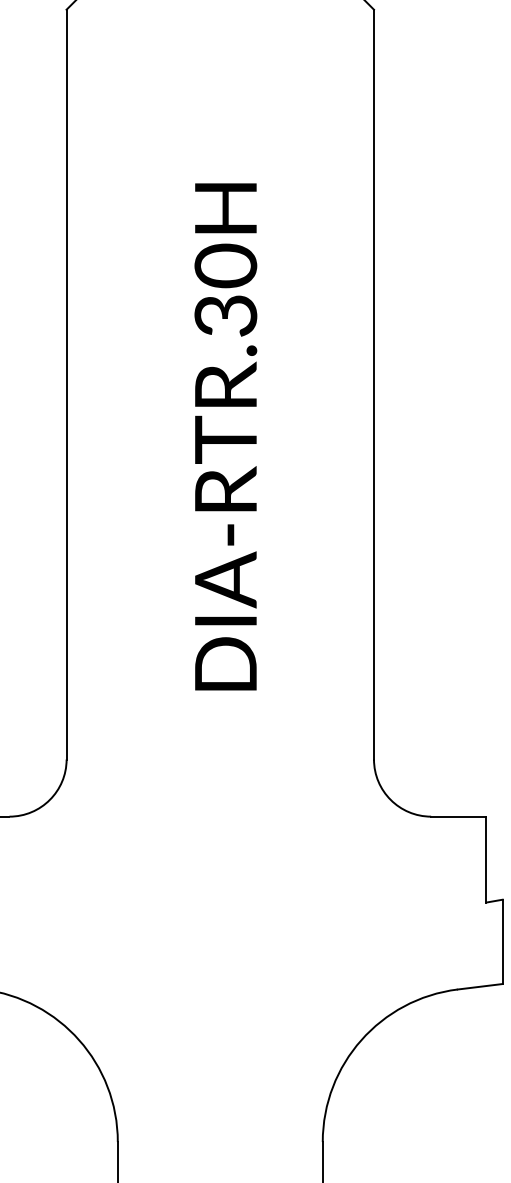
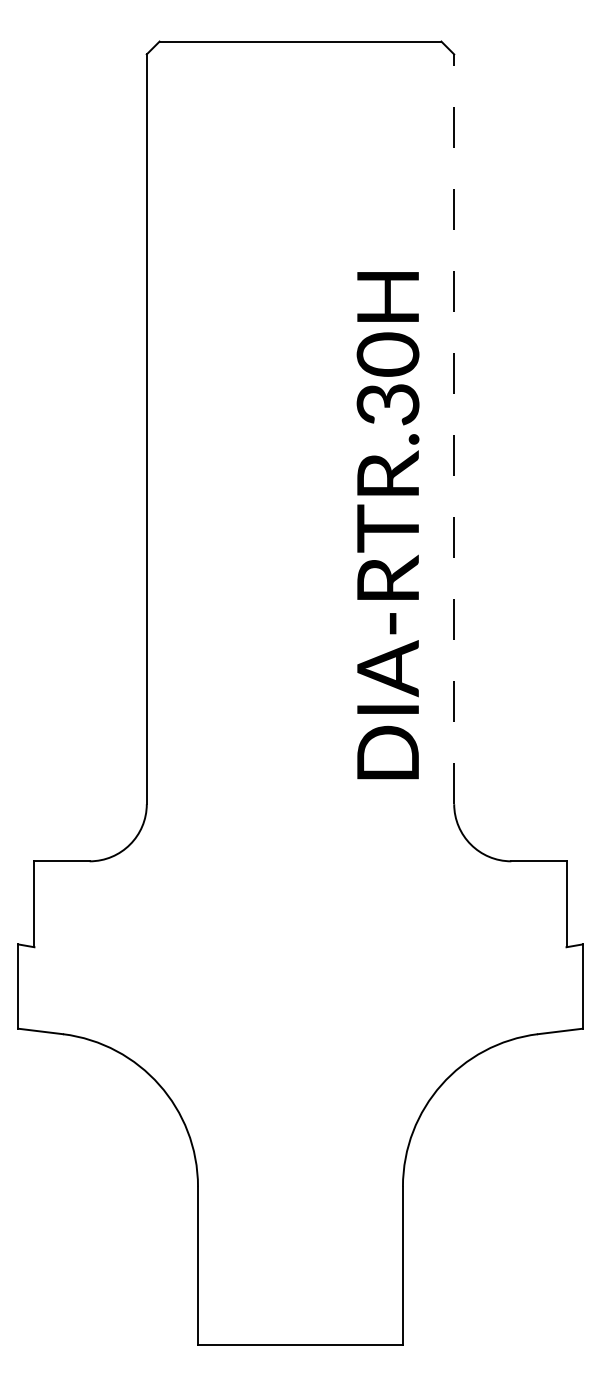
line: (374, 384) -> (454, 429), solid -> dashed
text: (225, 436) -> (387, 525), moved

